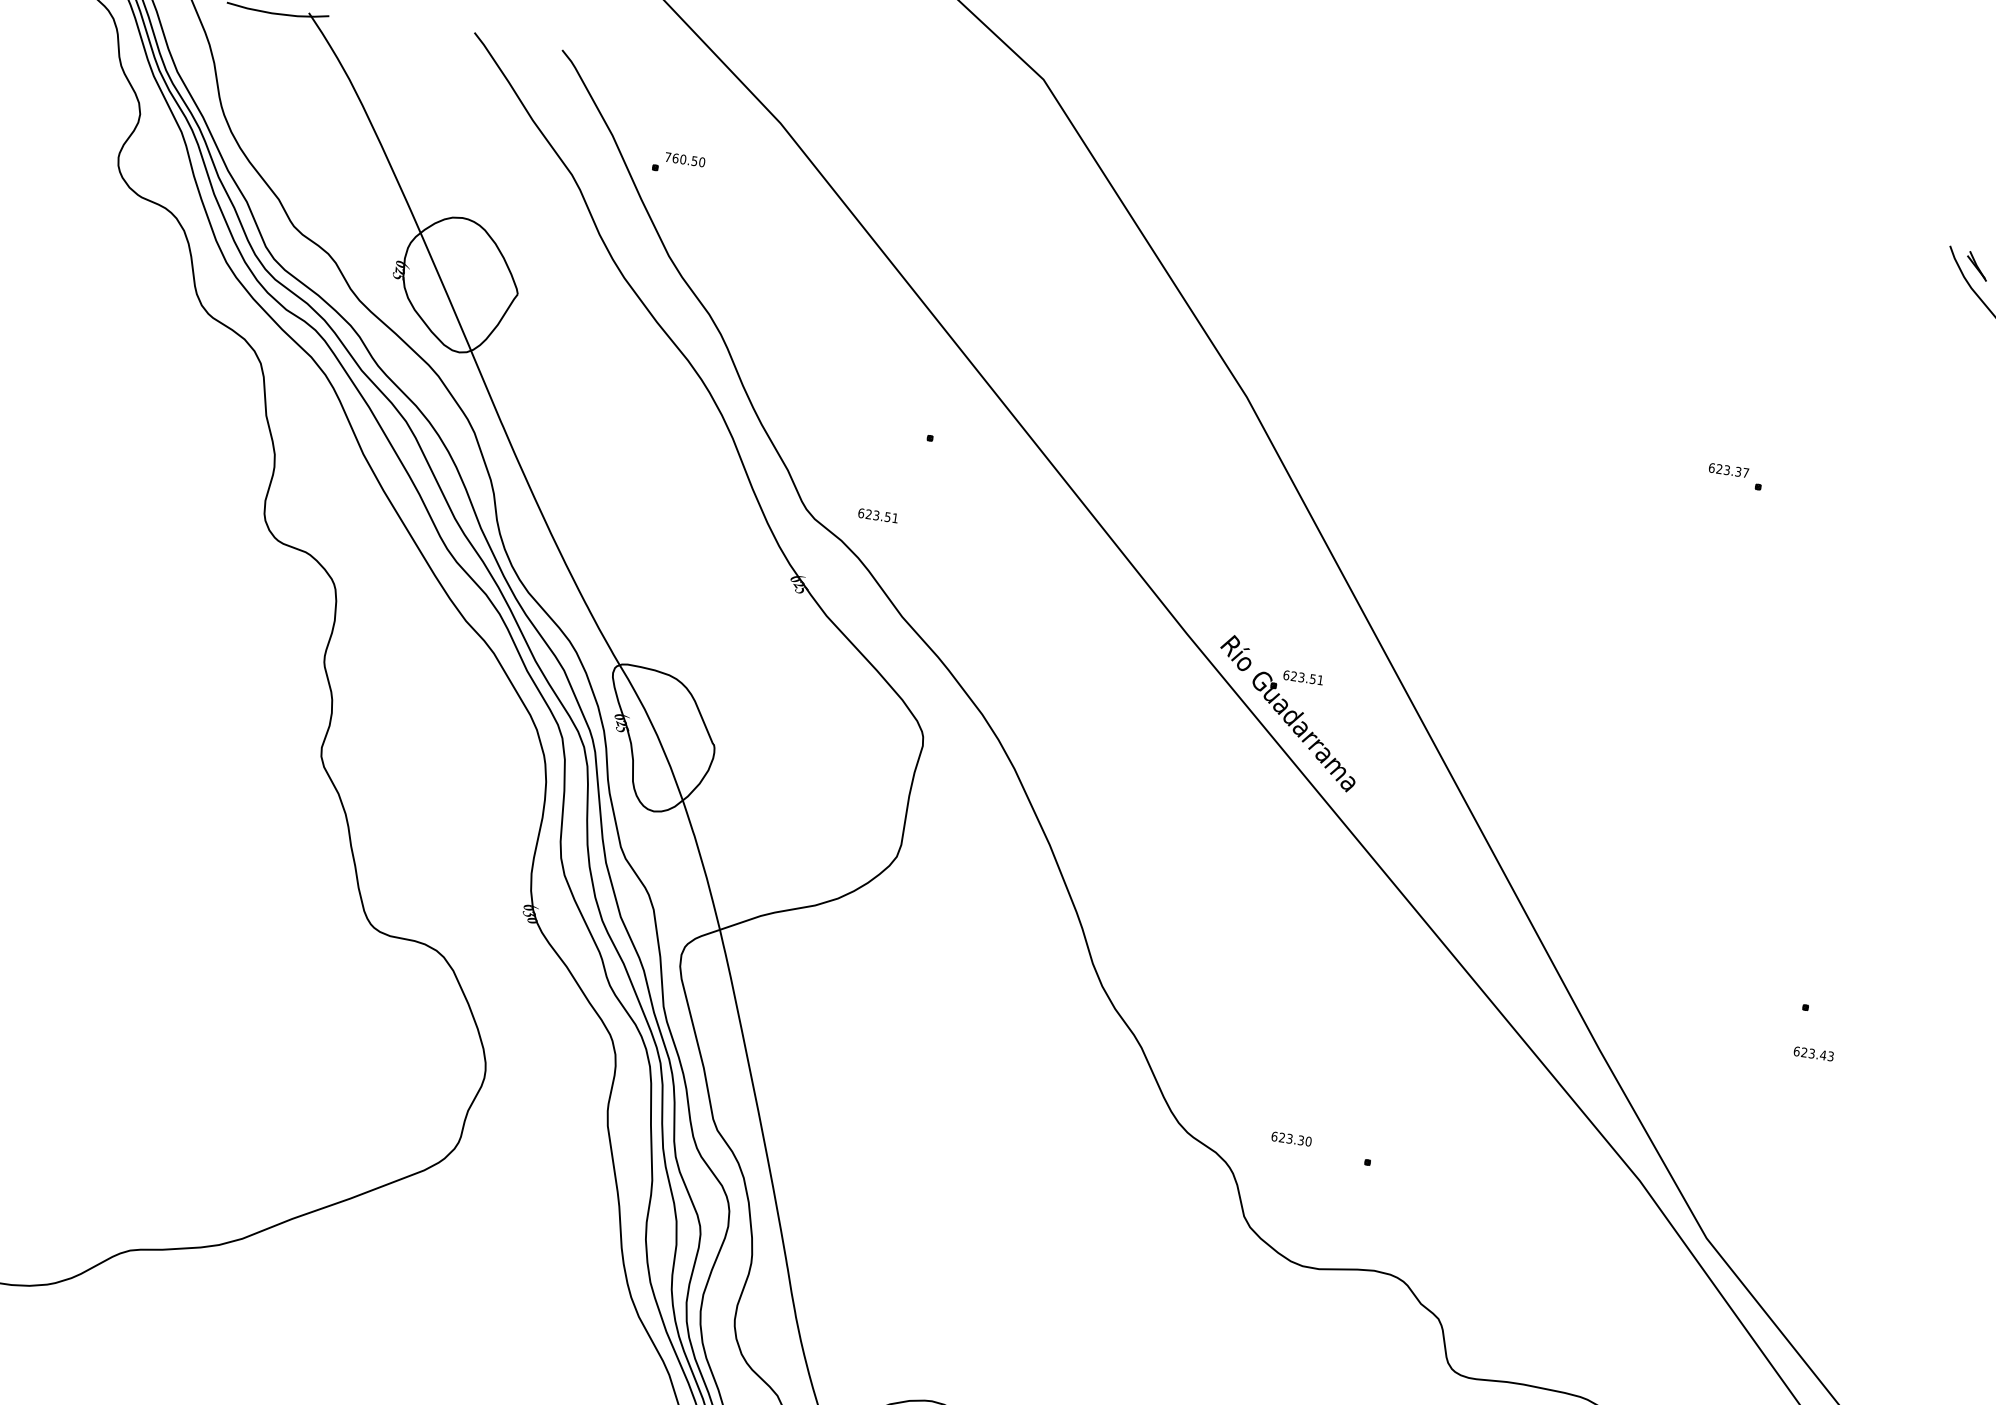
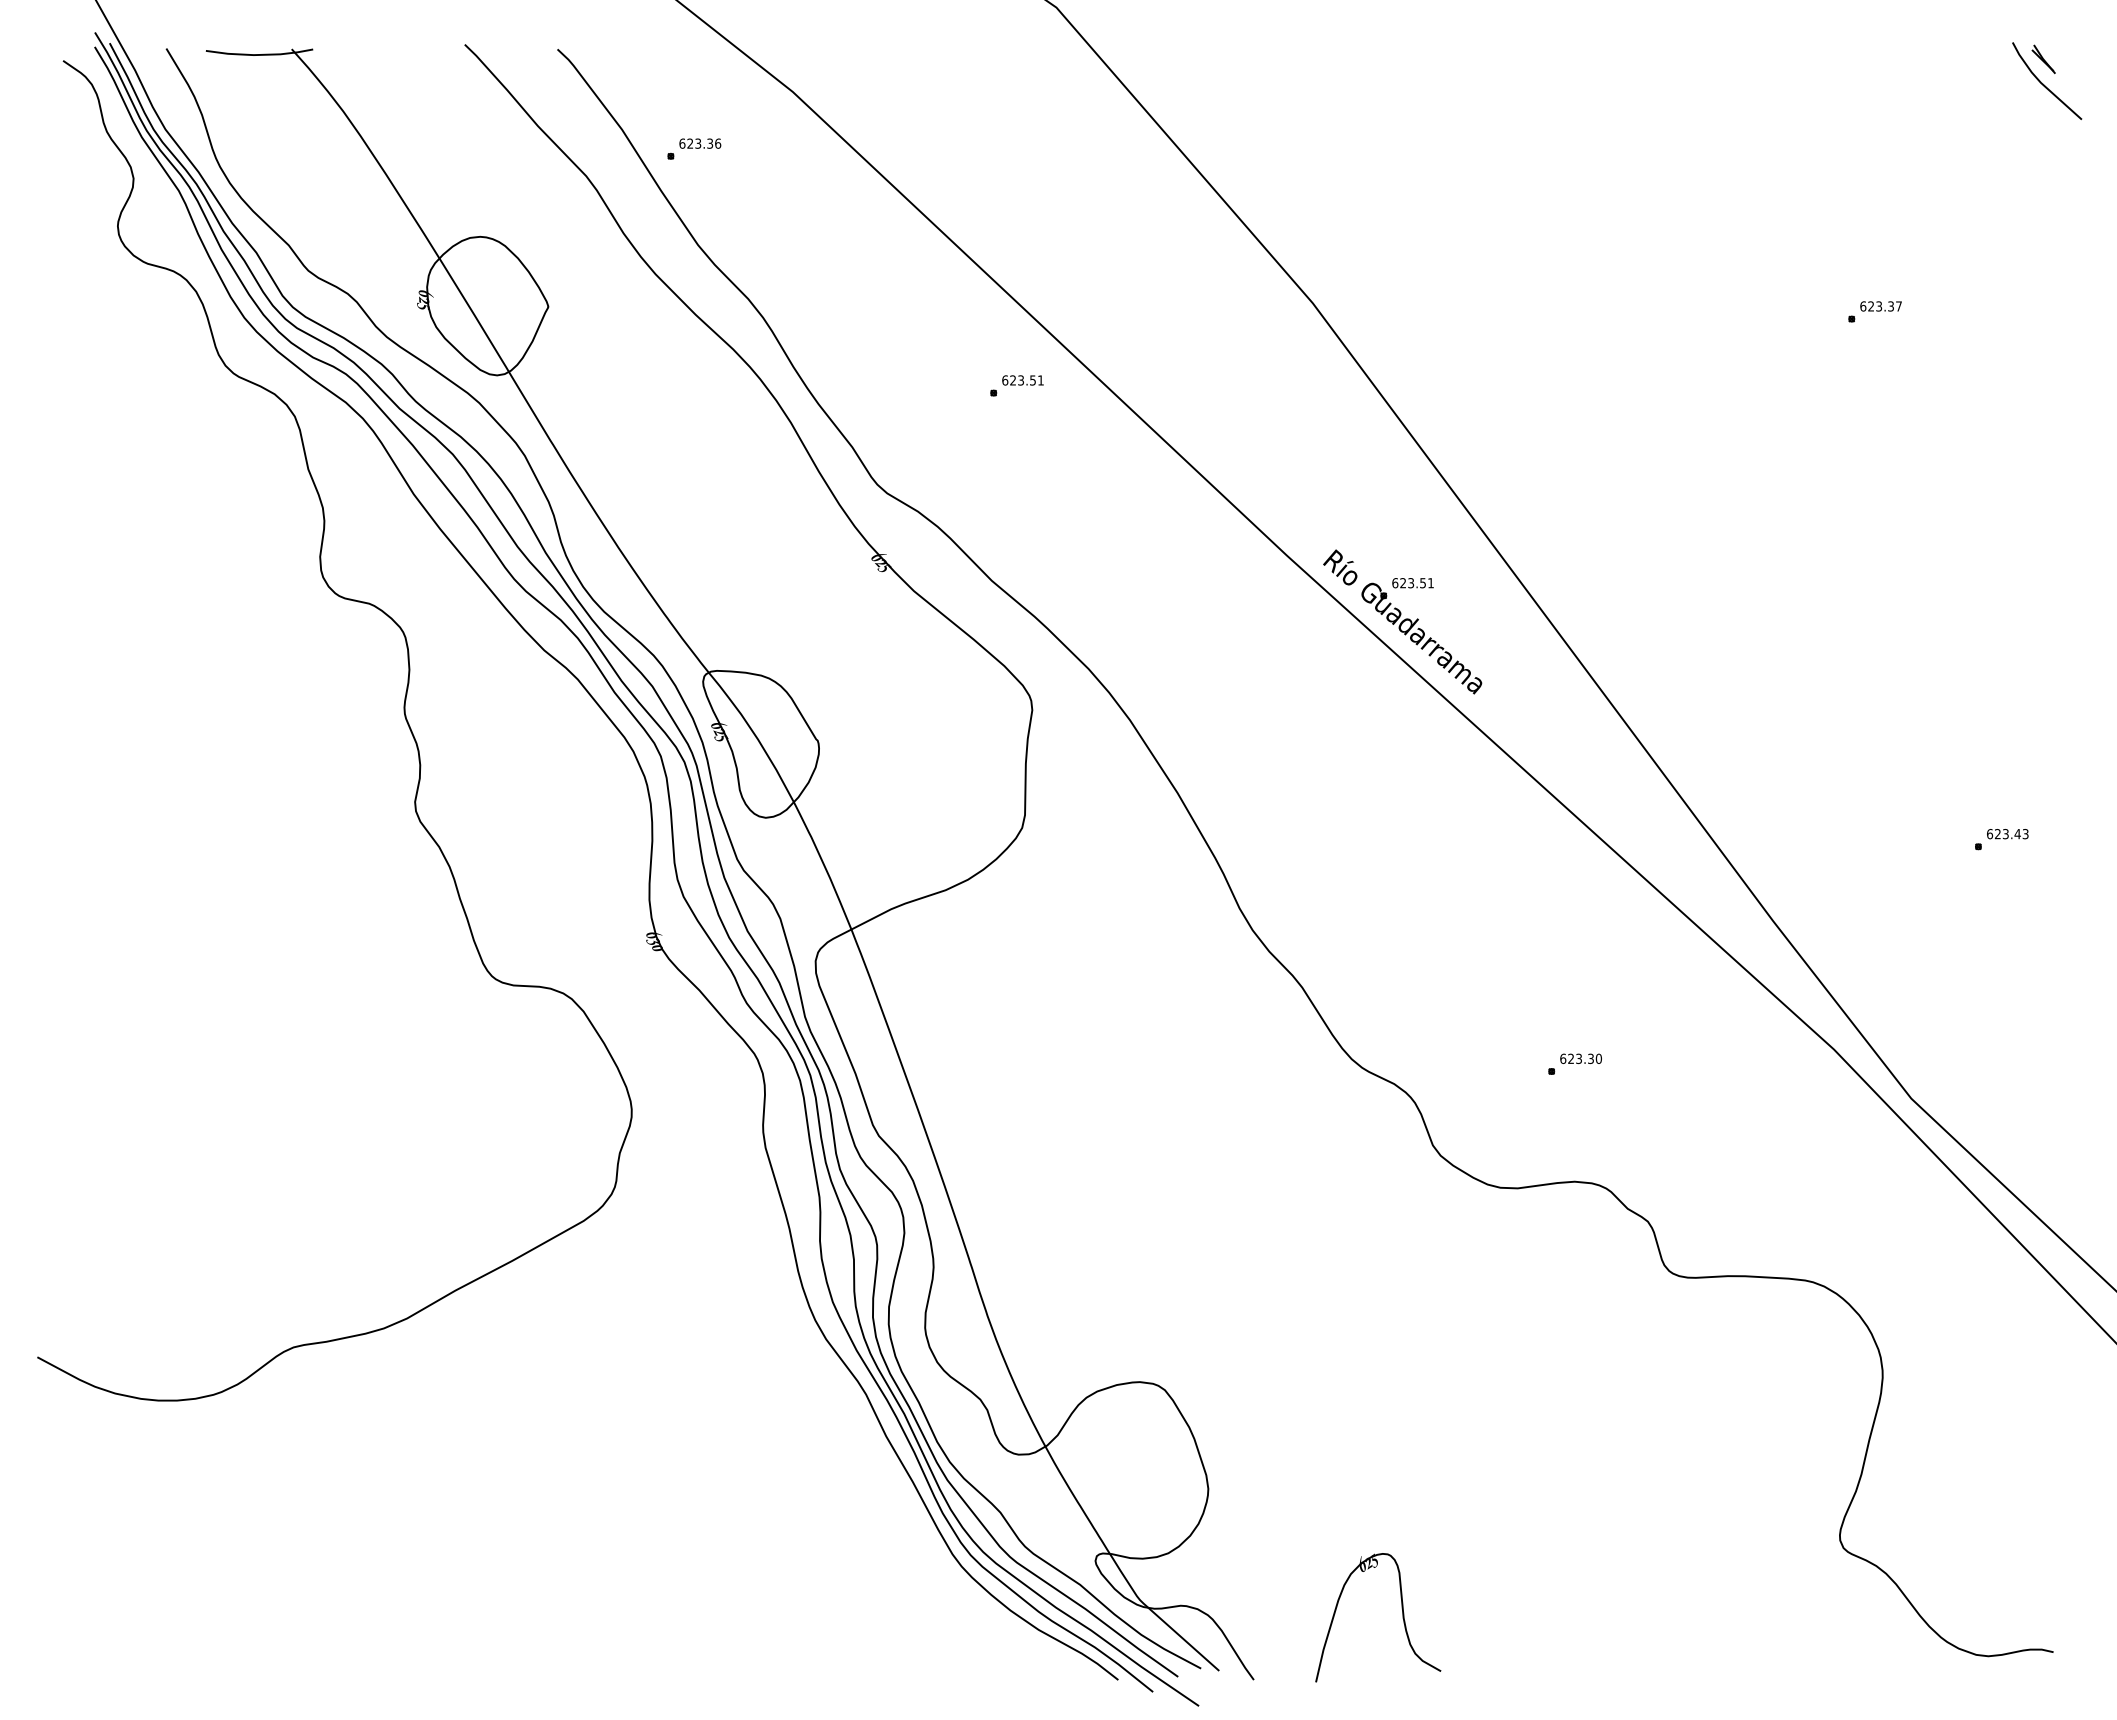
text: (685, 159) -> (700, 143), 760.50 -> 623.36
text: (1728, 470) -> (1880, 306), moved
text: (877, 515) -> (1022, 380), moved
text: (1813, 1054) -> (2007, 834), moved
text: (1291, 1138) -> (1580, 1058), moved

